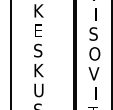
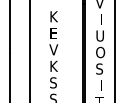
text: (93, 33) -> (99, 35), S -> U
text: (38, 50) -> (53, 49), S -> V
text: (93, 73) -> (99, 68), V -> S
text: (38, 89) -> (53, 82), U -> S

